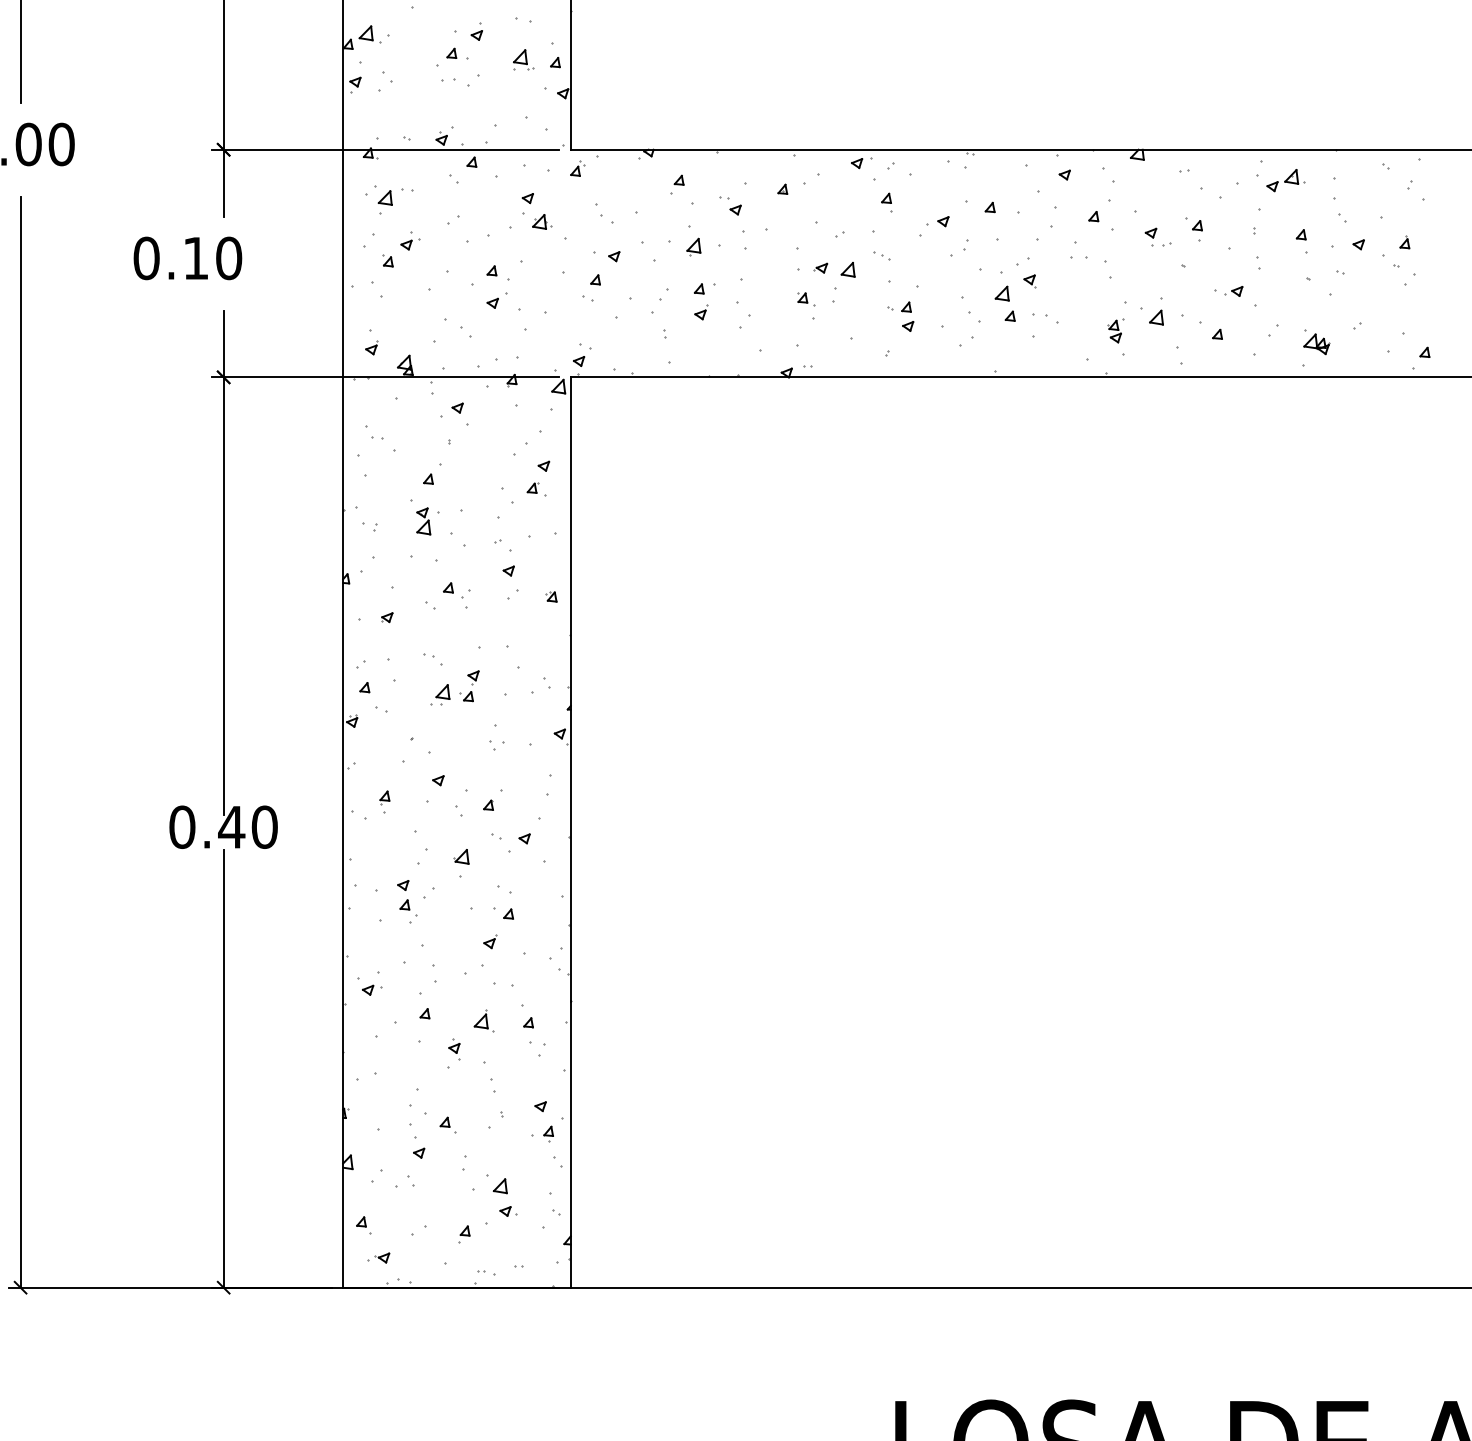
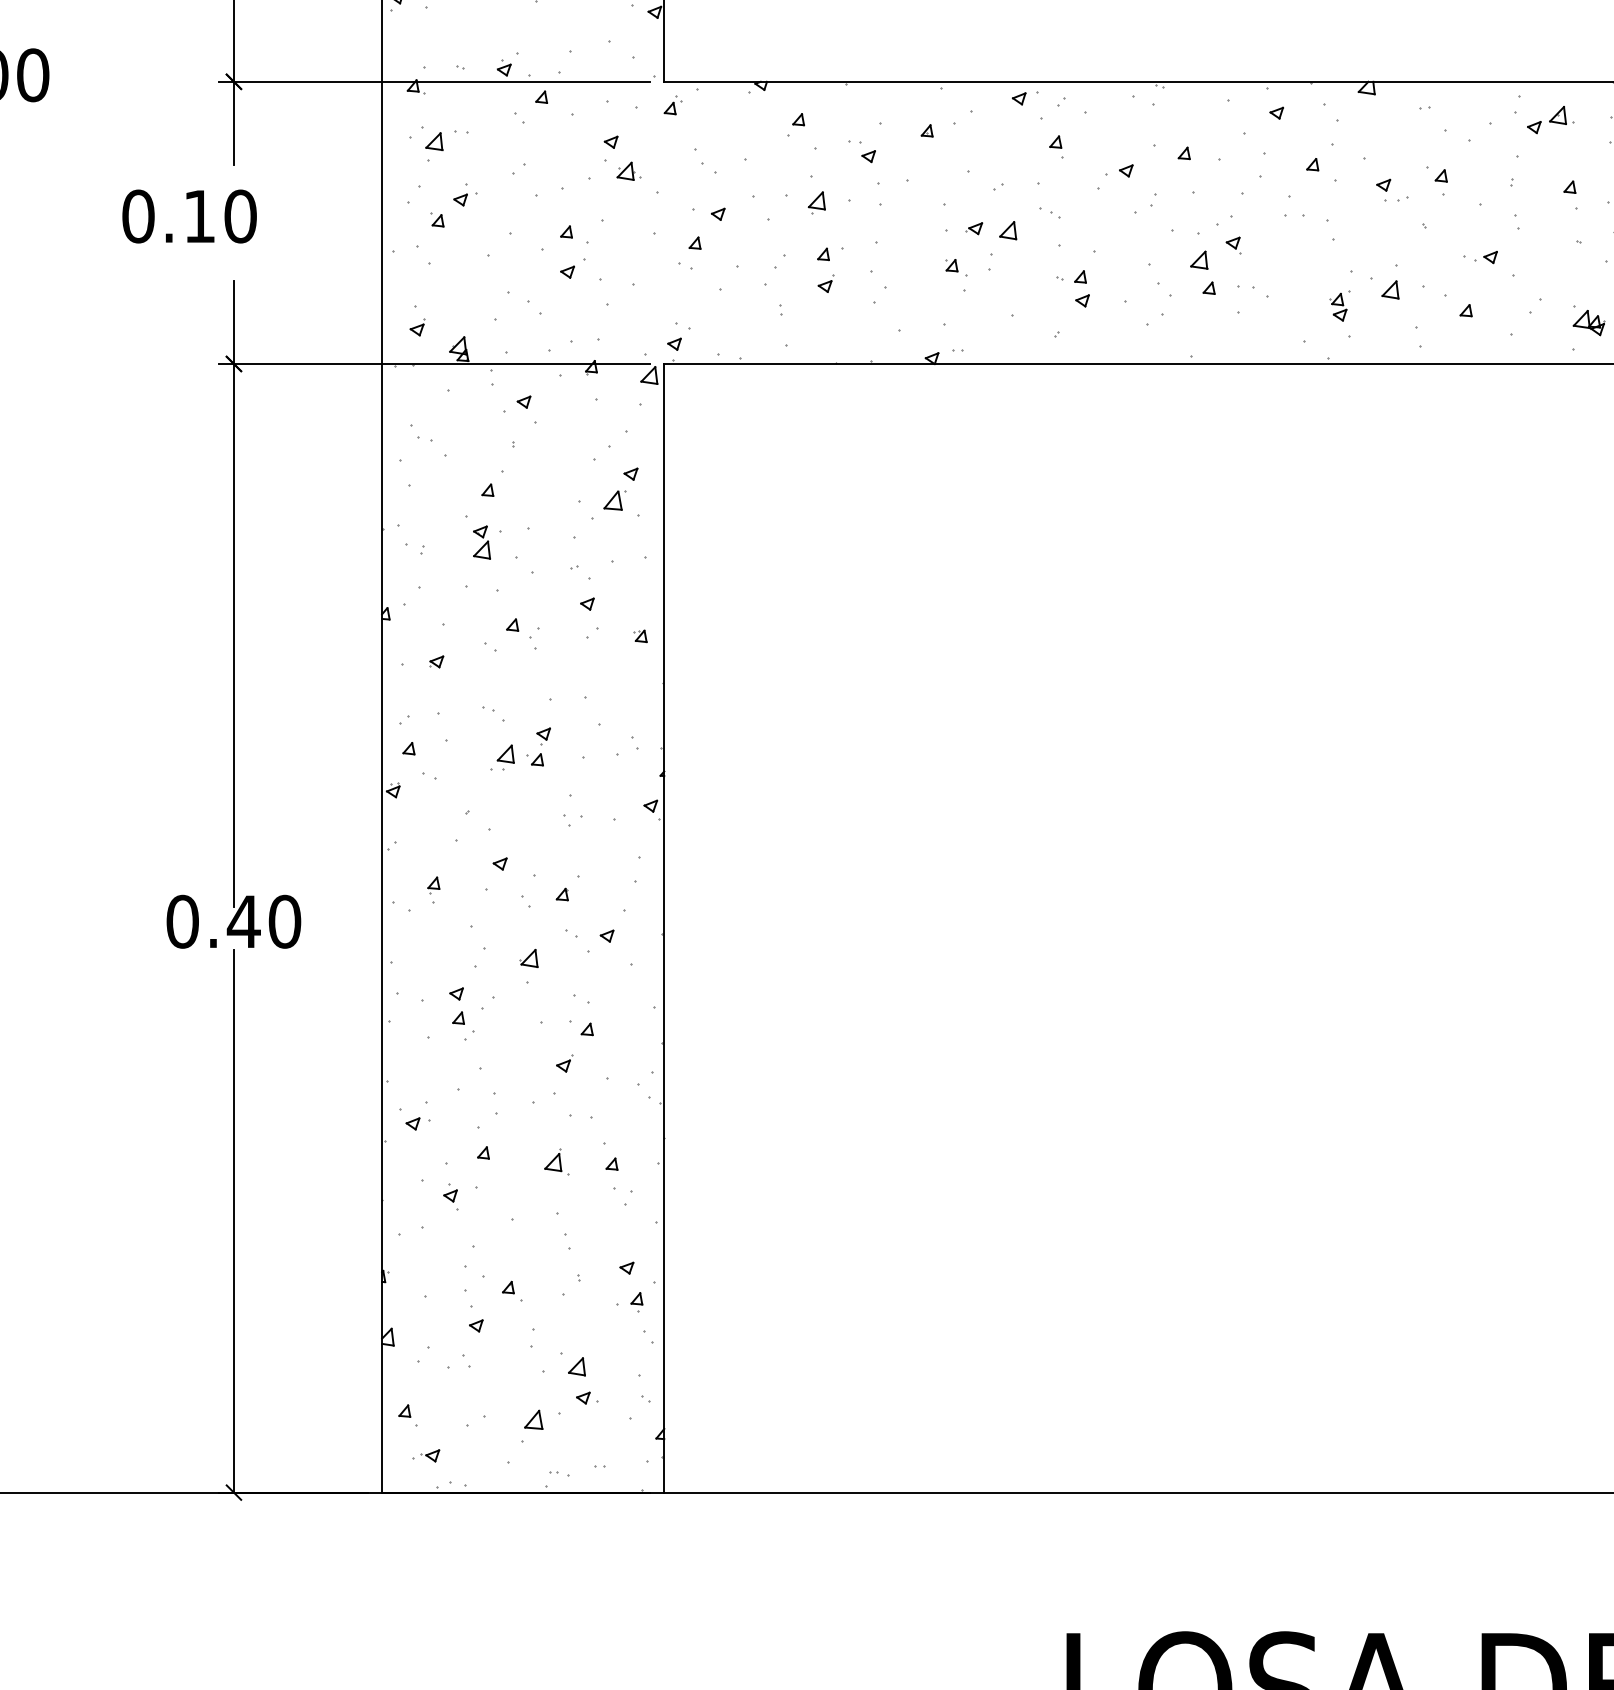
part: (536, 489) -> (621, 503), size x1.6
part: (454, 1049) -> (450, 1197), moved
part: (464, 1234) -> (532, 1426), size x1.6

